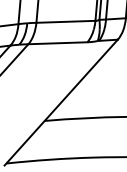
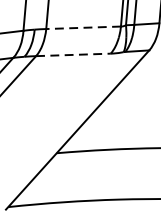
line: (65, 21) -> (83, 27), solid -> dashed
line: (57, 43) -> (72, 55), solid -> dashed

